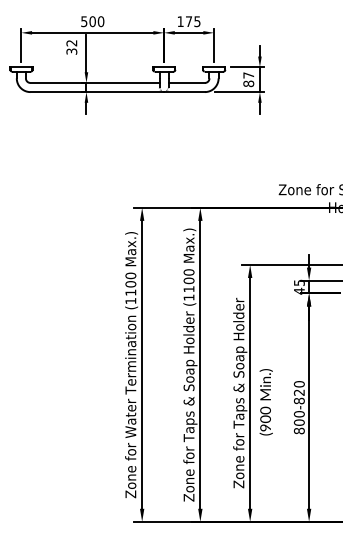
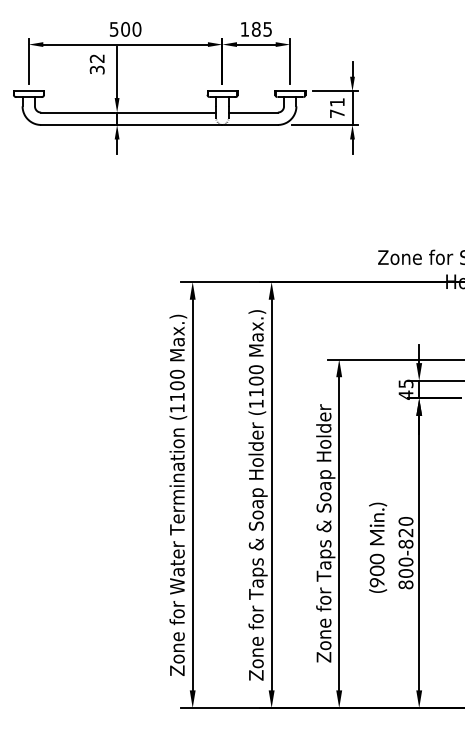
text: (188, 21) -> (255, 29), 175 -> 185
text: (248, 79) -> (336, 108), 87 -> 71
text: (266, 402) -> (378, 547), moved

